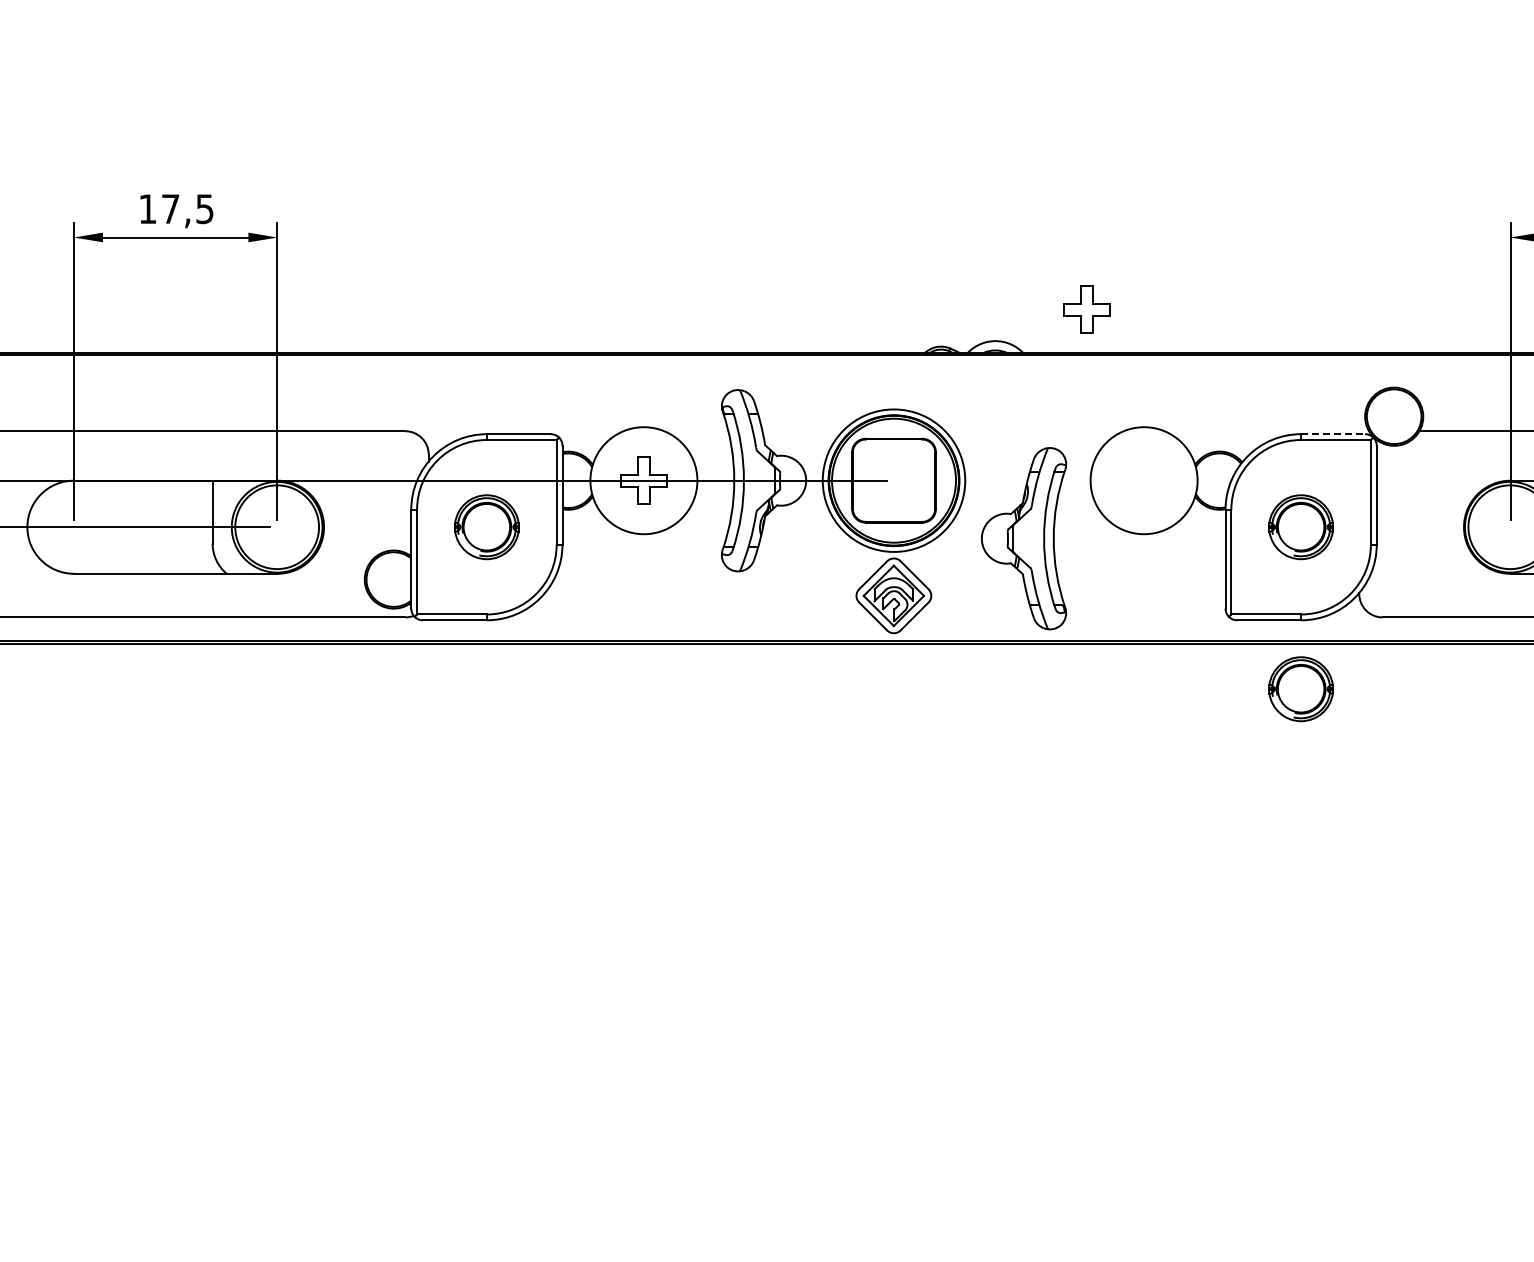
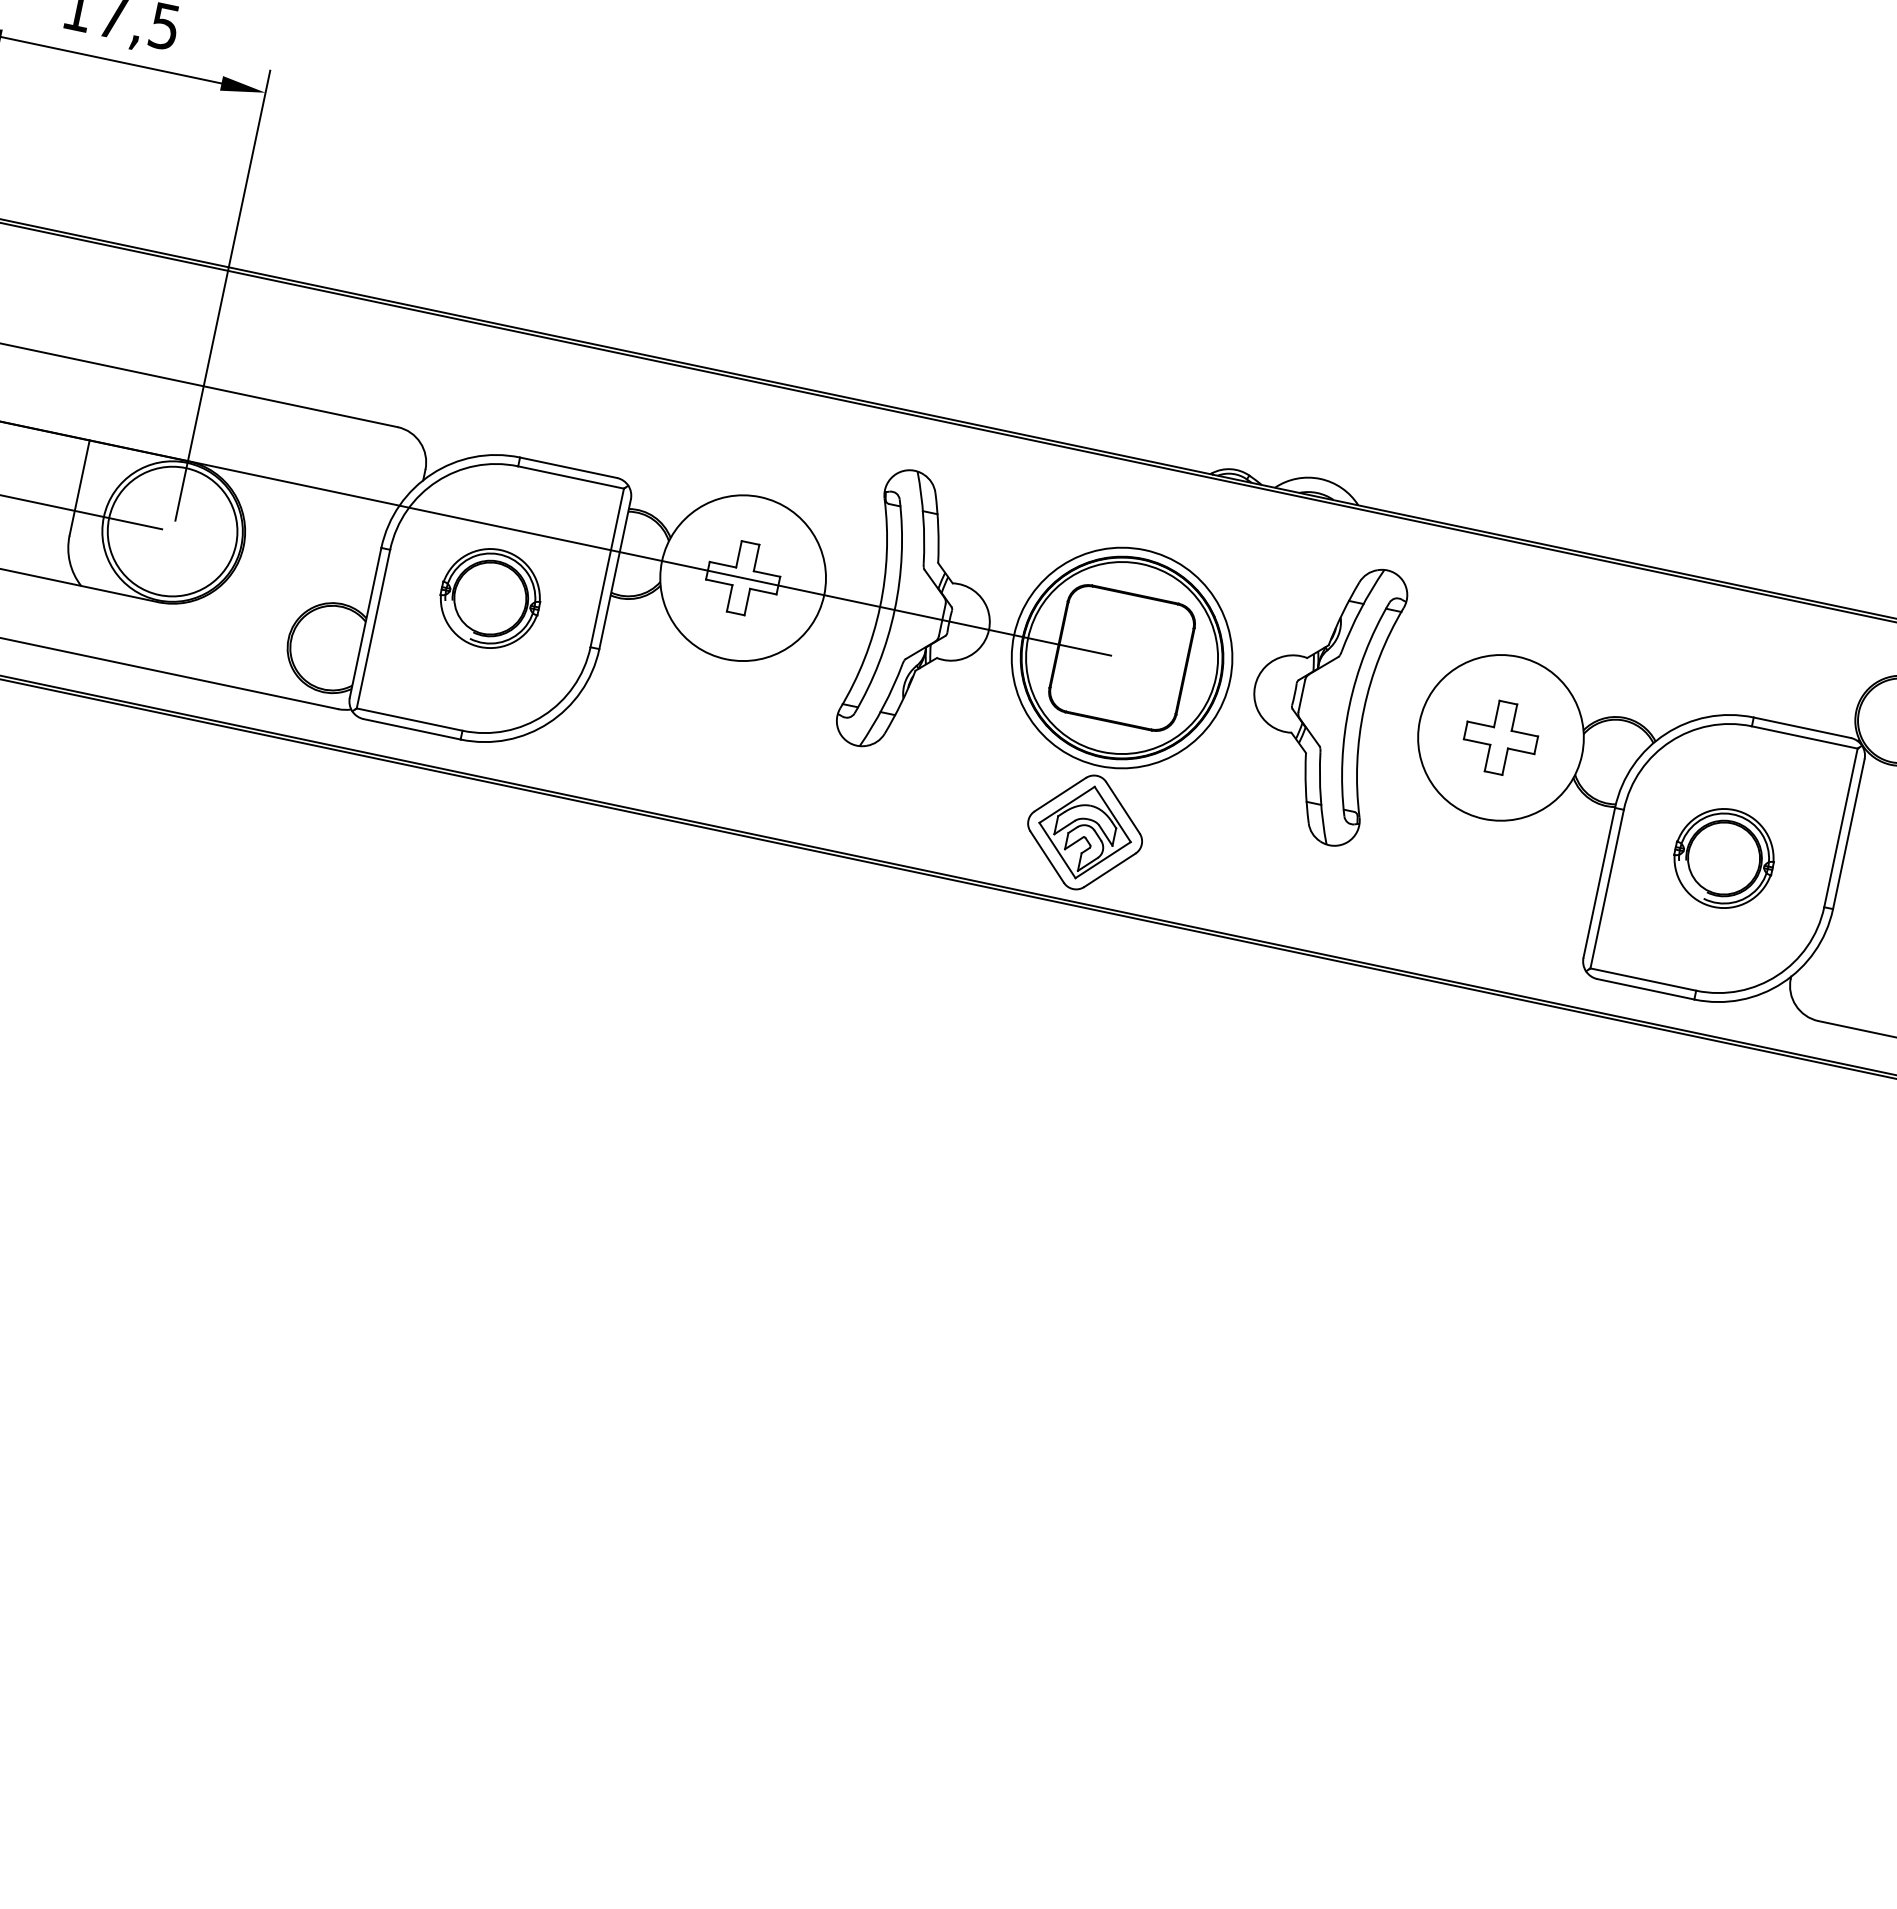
part: (1086, 309) -> (1500, 737), moved
line: (1333, 434) -> (1802, 728), dashed -> solid
part: (1024, 538) -> (1319, 699), moved
part: (1300, 689) -> (1671, 1104), removed

